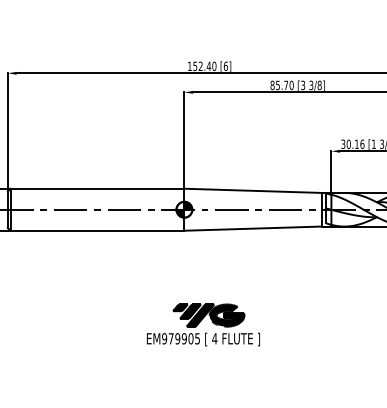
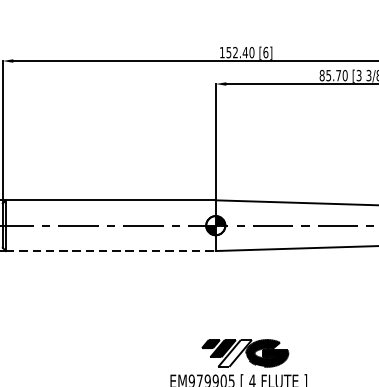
line: (97, 230) -> (110, 250), solid -> dashed
fill: (200, 315) -> (235, 353), removed

